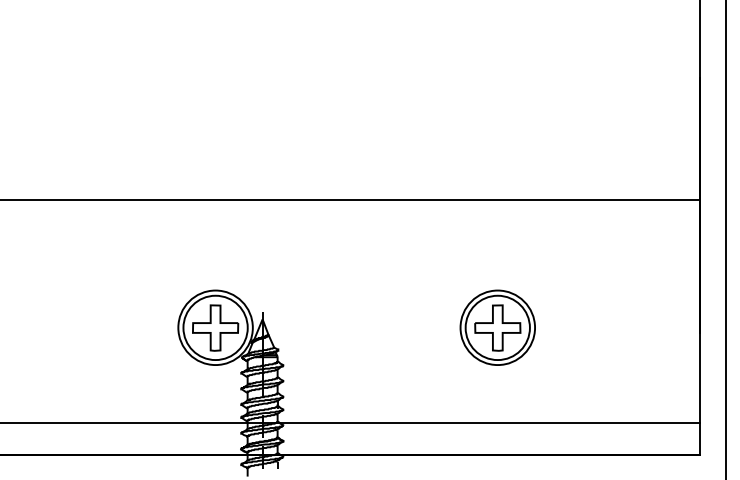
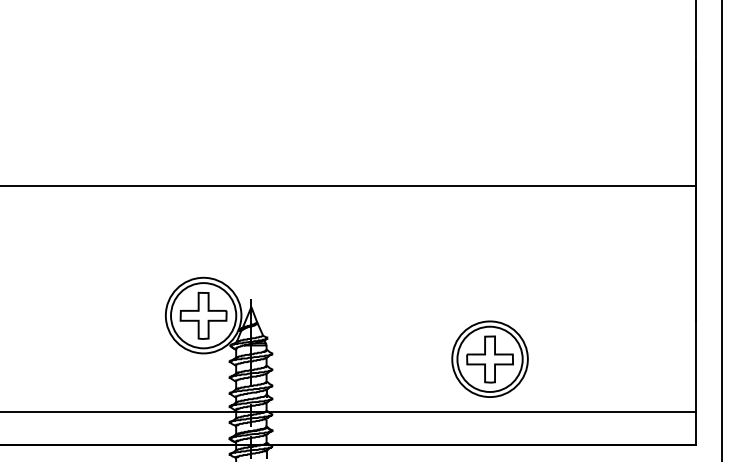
part: (497, 327) -> (489, 358), moved

